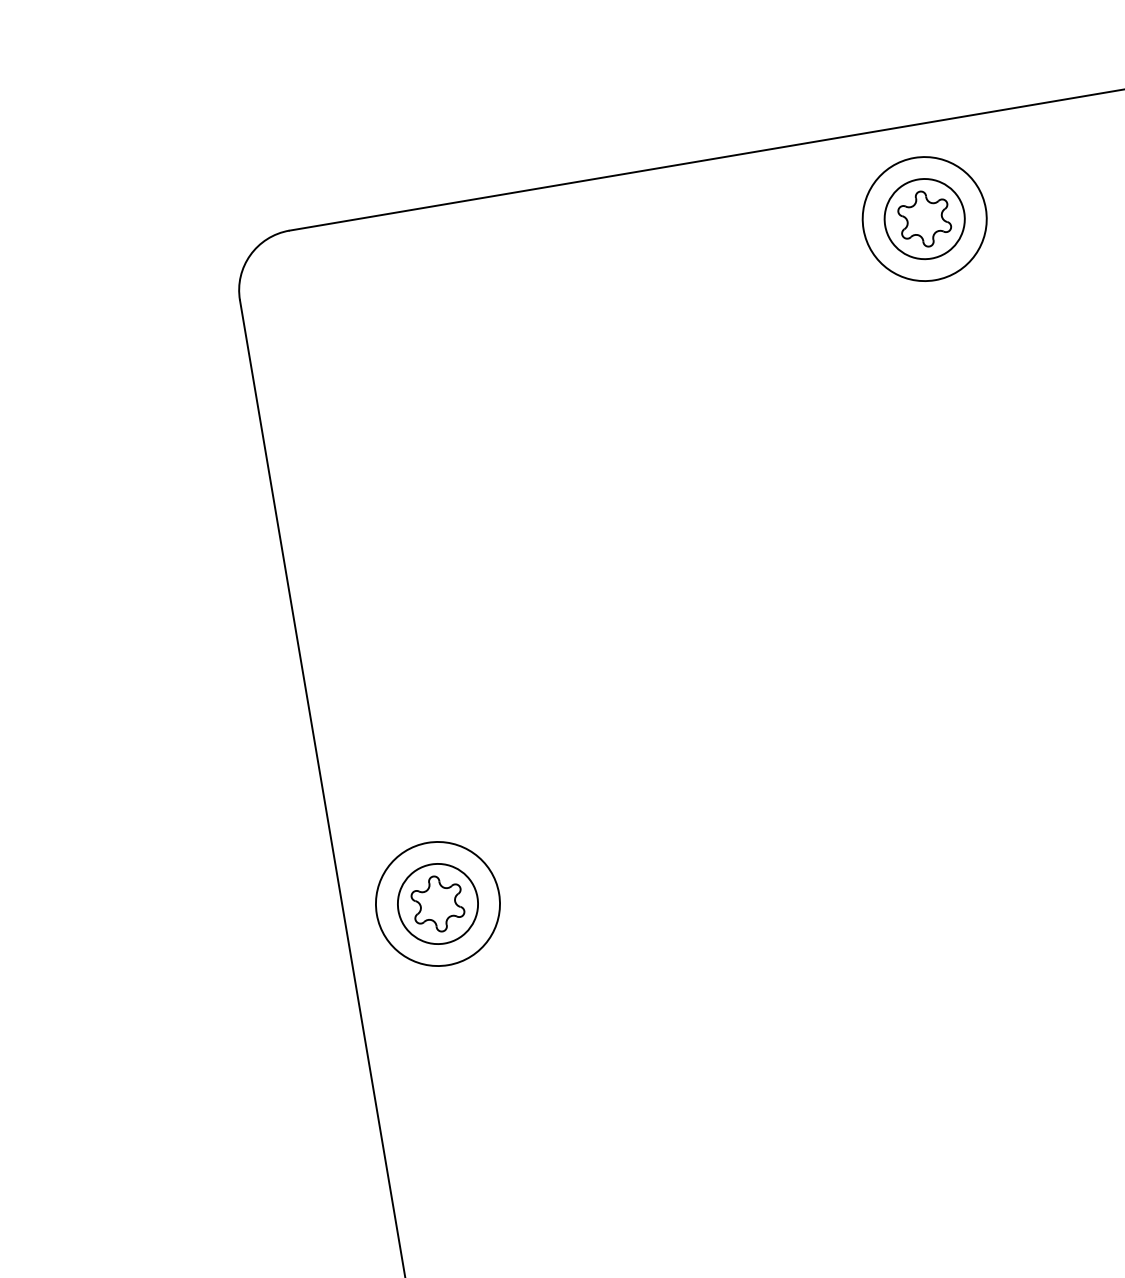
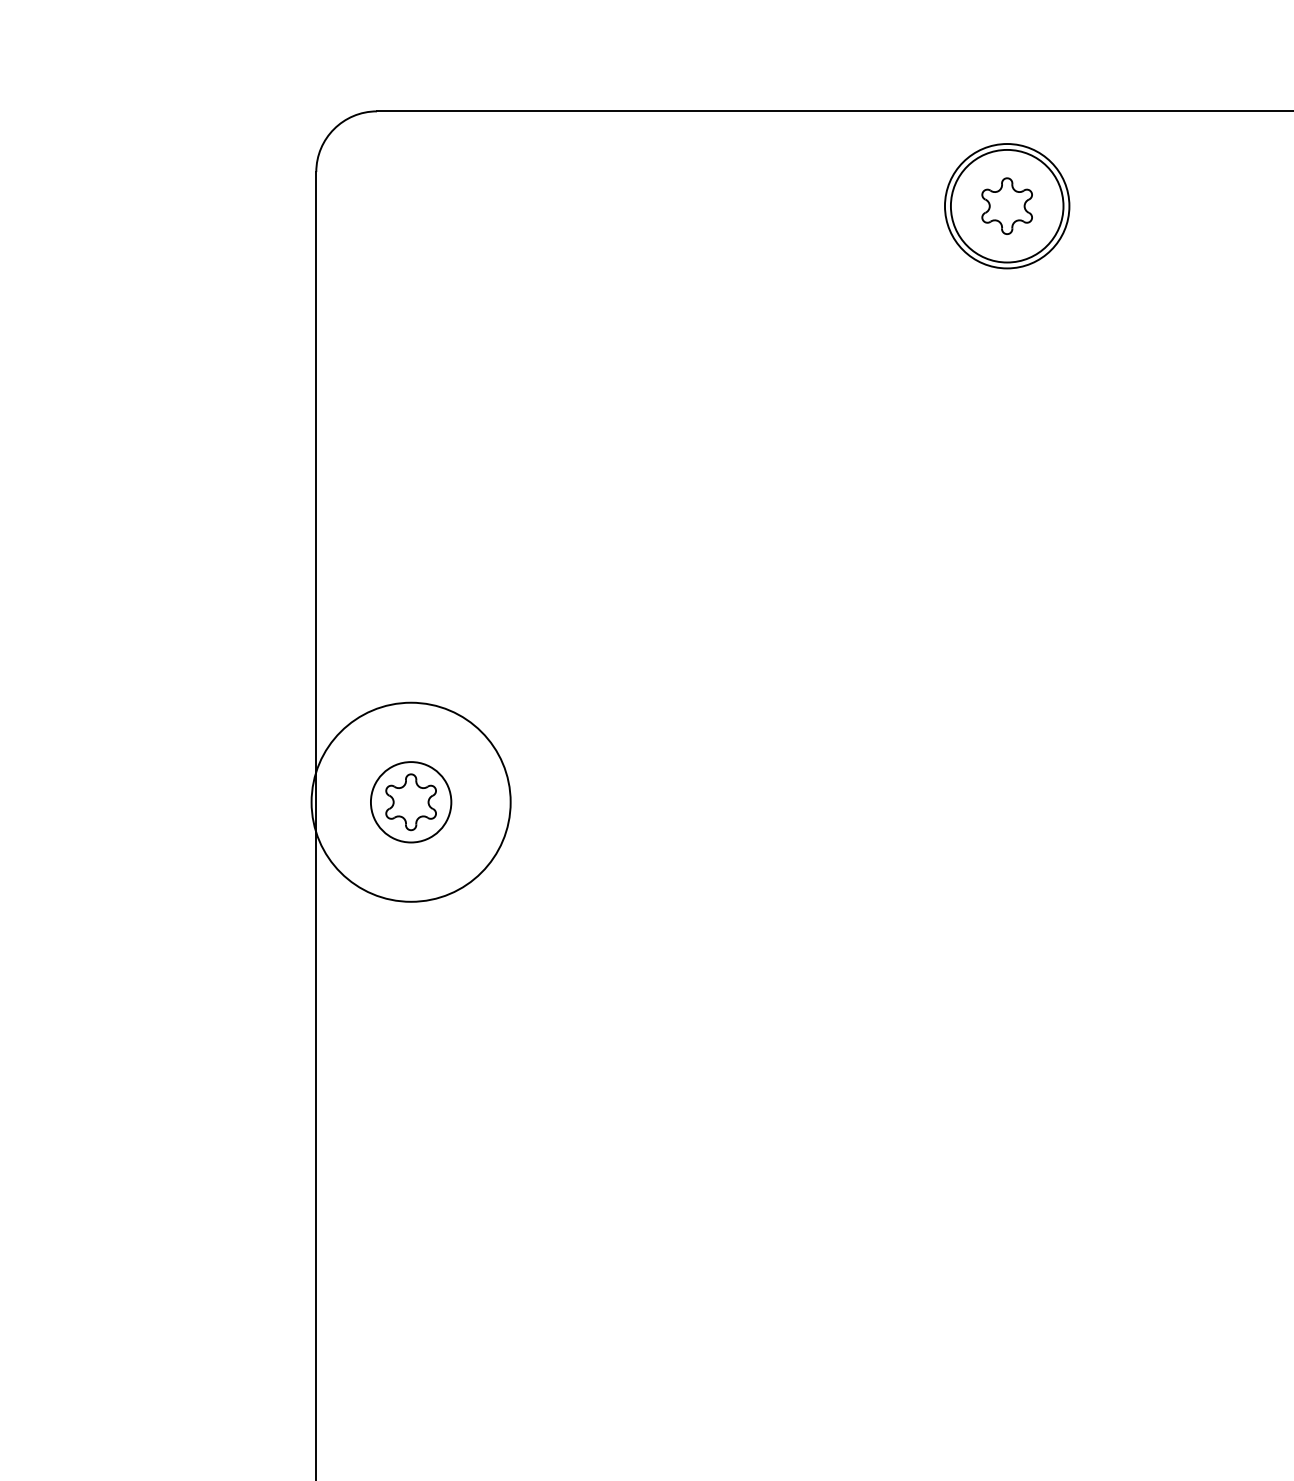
circle: (924, 219) -> (1006, 206), size x1.4
circle: (437, 904) -> (410, 802), size x1.6

